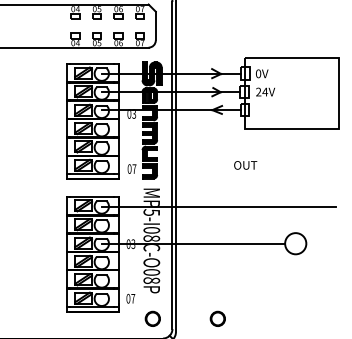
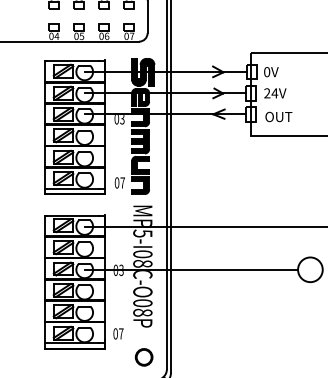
text: (245, 165) -> (278, 117), moved
circle: (217, 318) -> (219, 356), removed

